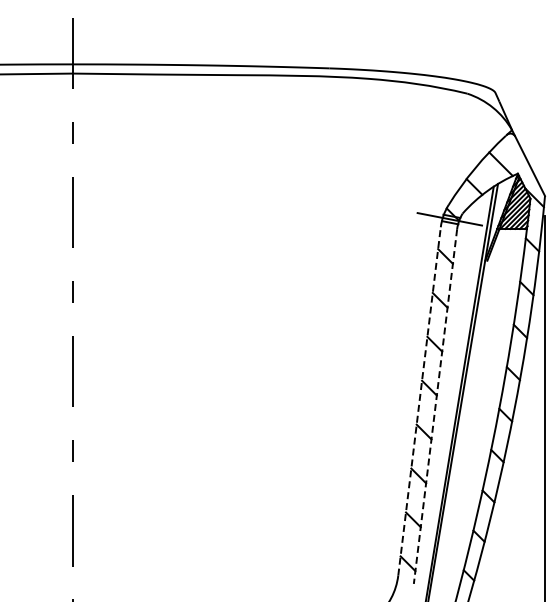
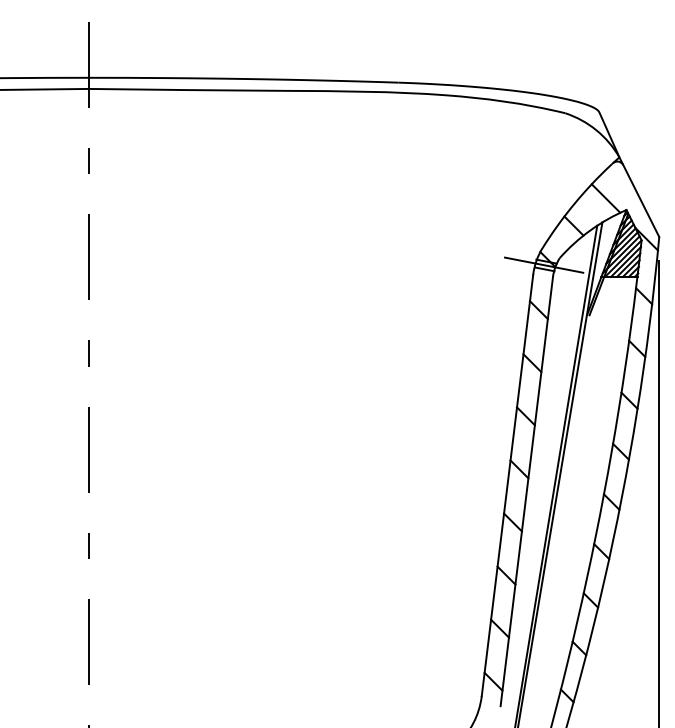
line: (419, 400) -> (507, 484), dashed -> solid
line: (435, 406) -> (526, 491), dashed -> solid

